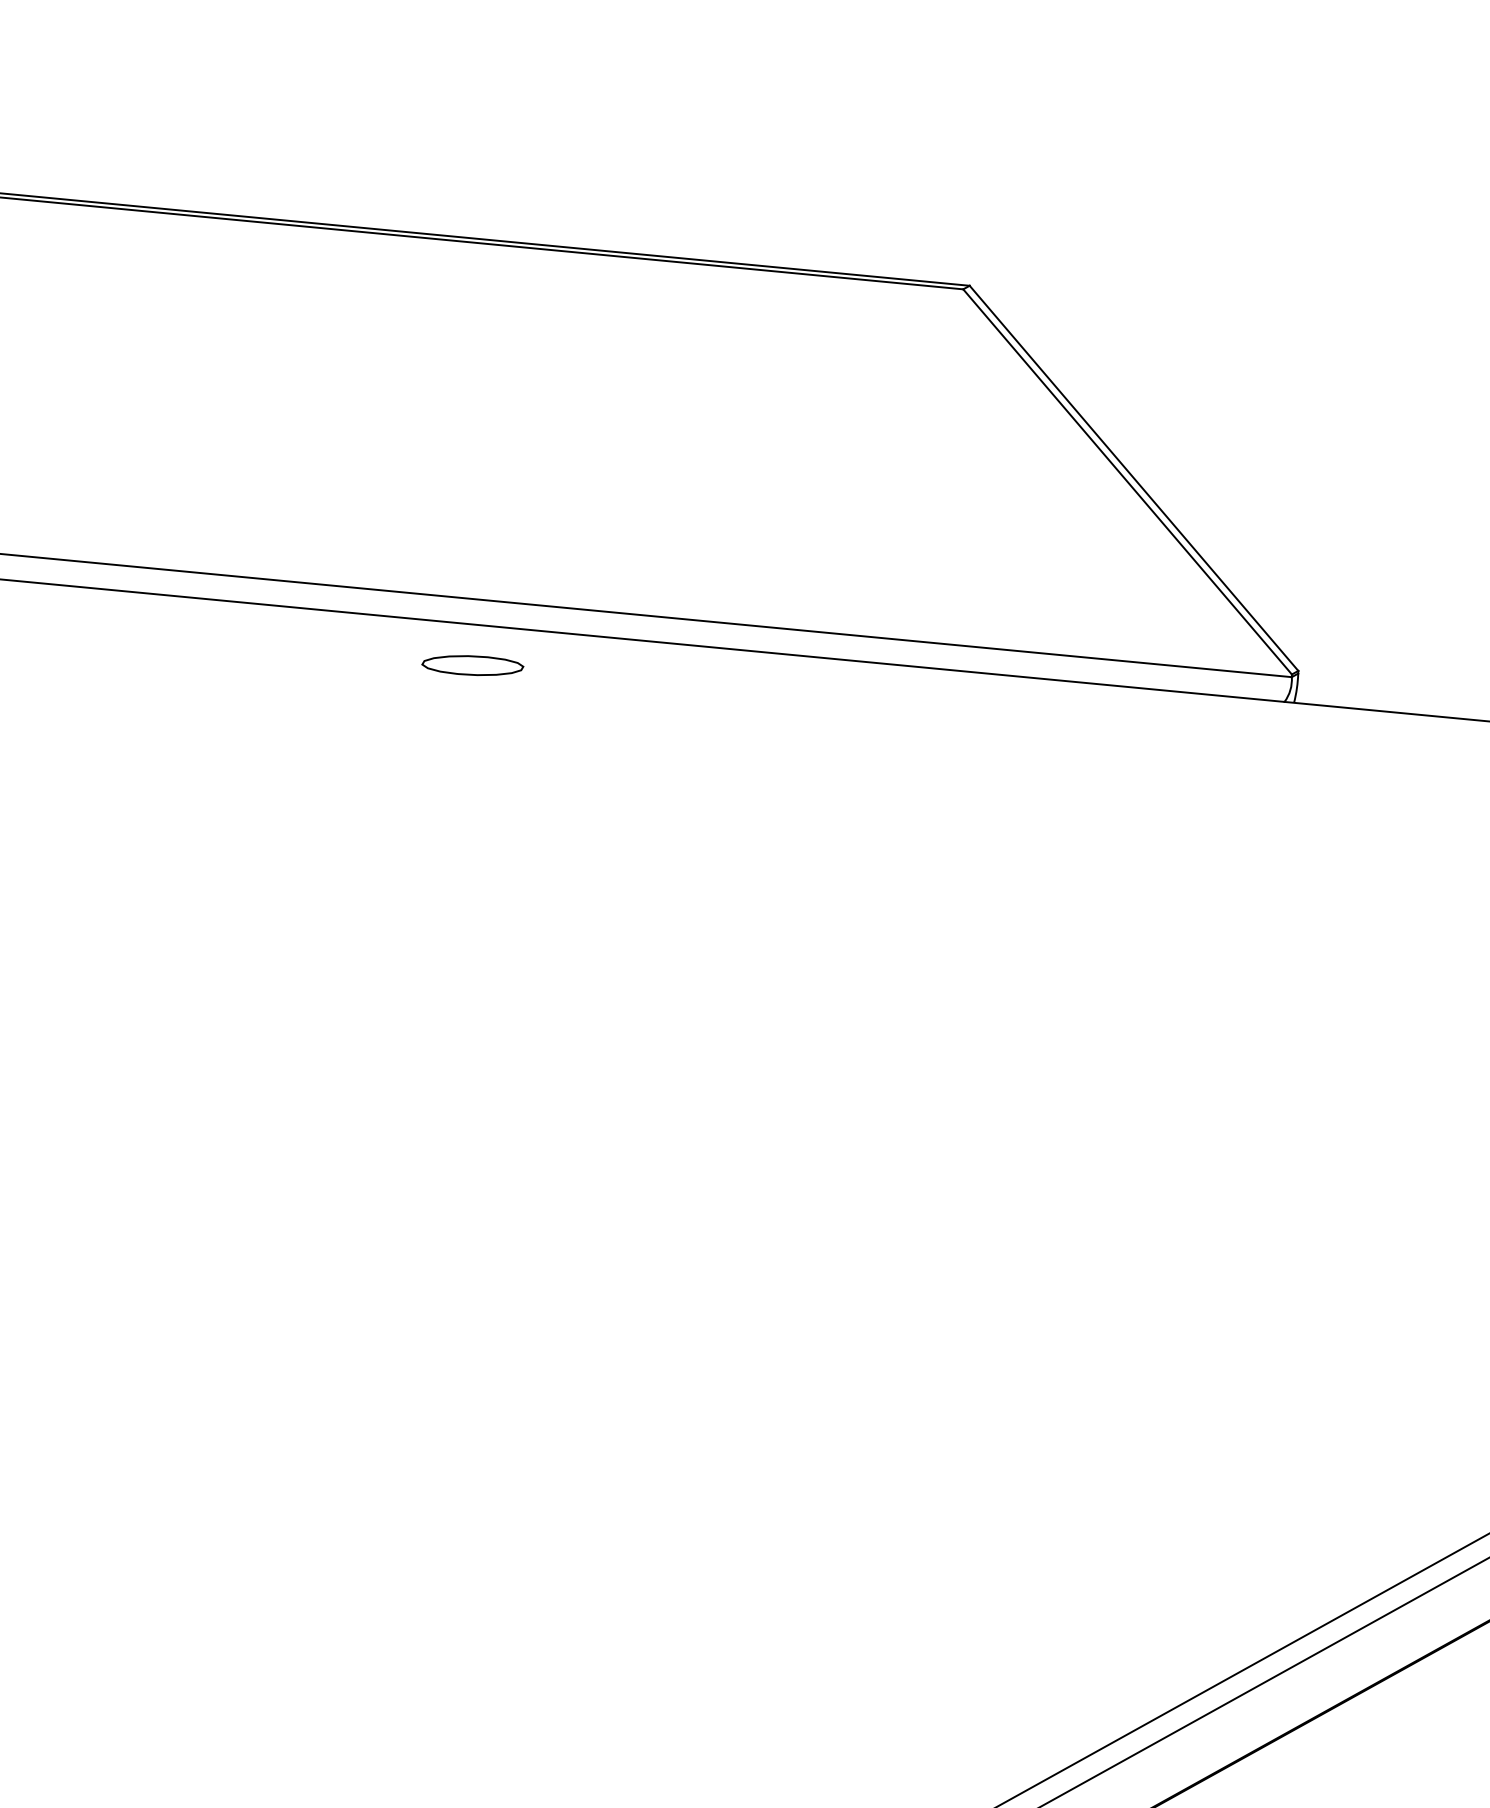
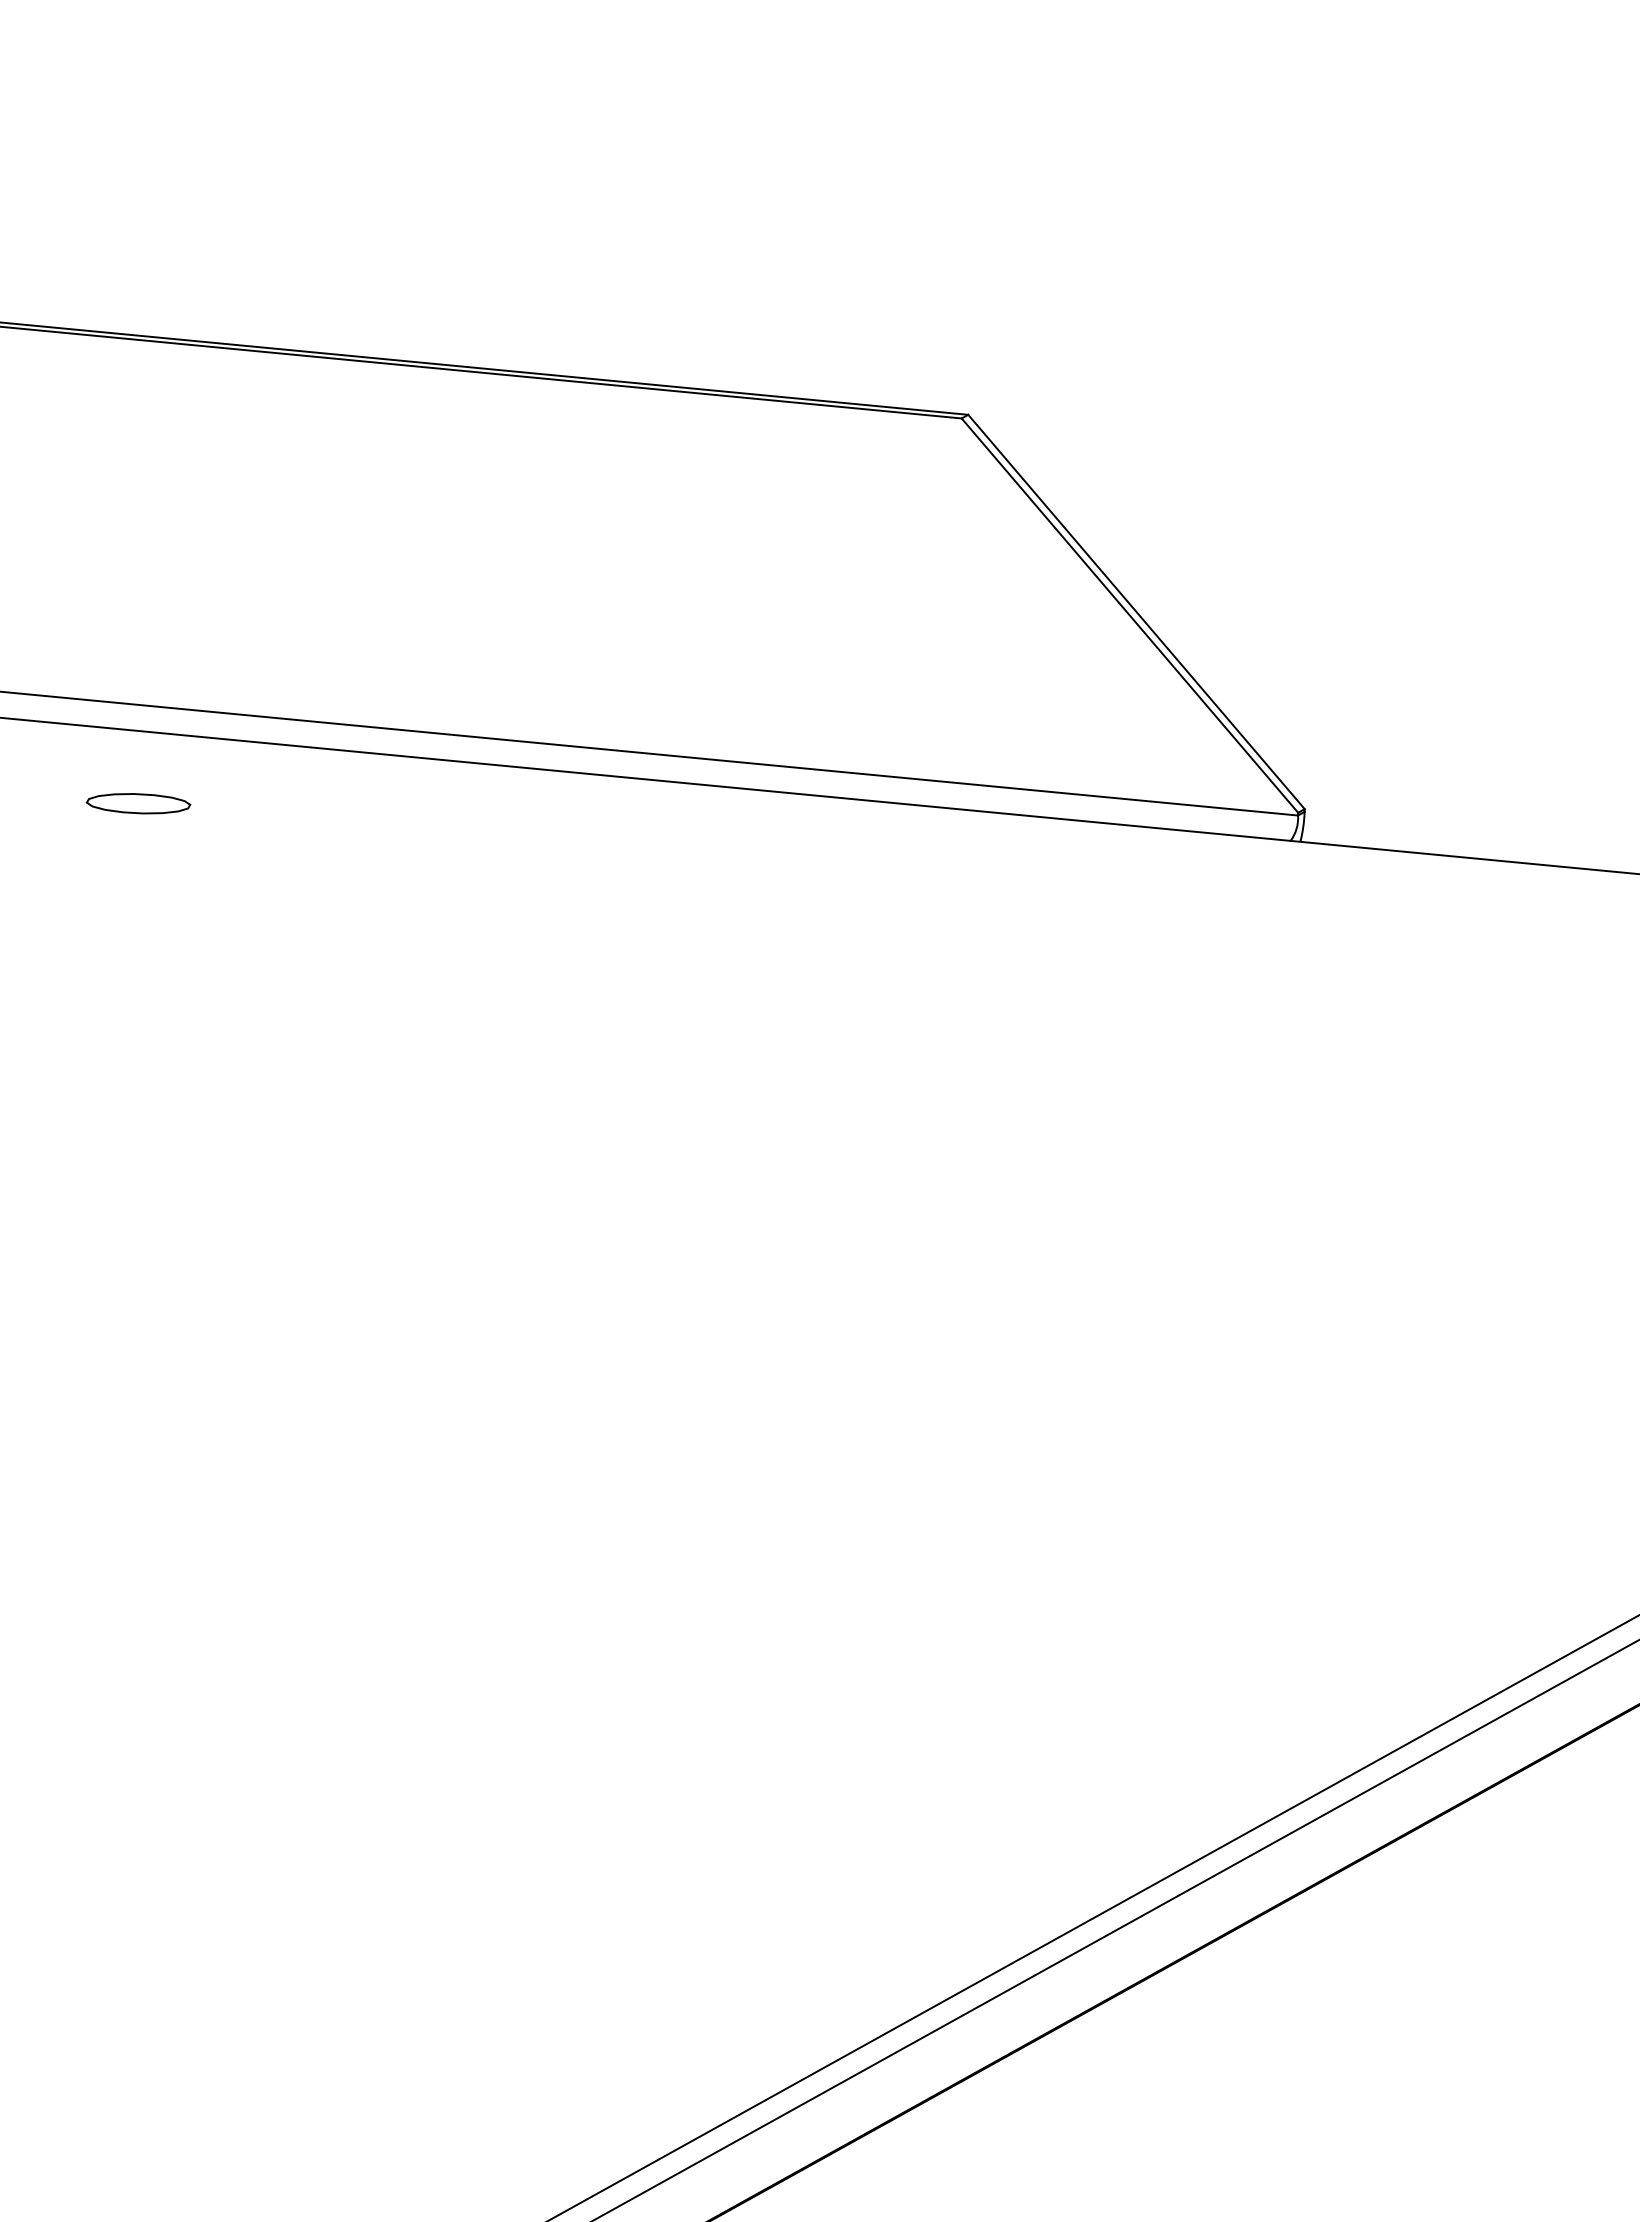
part: (472, 665) -> (138, 803), moved

